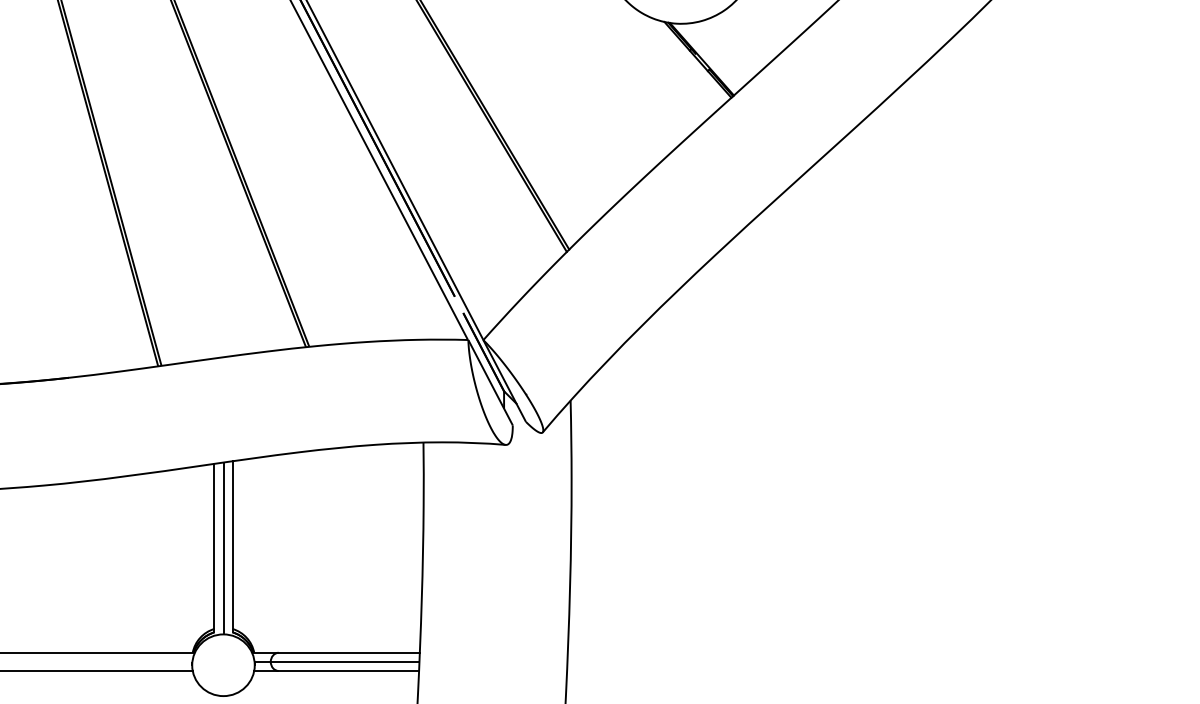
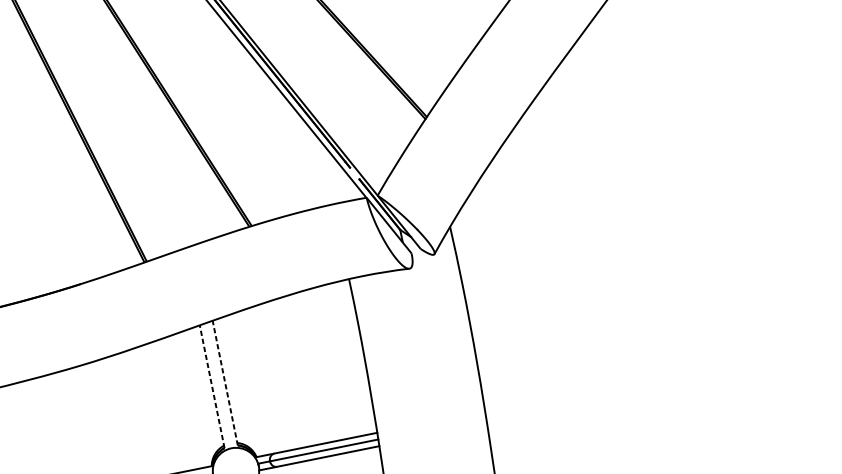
line: (232, 546) -> (225, 382), solid -> dashed
line: (214, 547) -> (212, 386), solid -> dashed
line: (223, 547) -> (218, 384), removed

